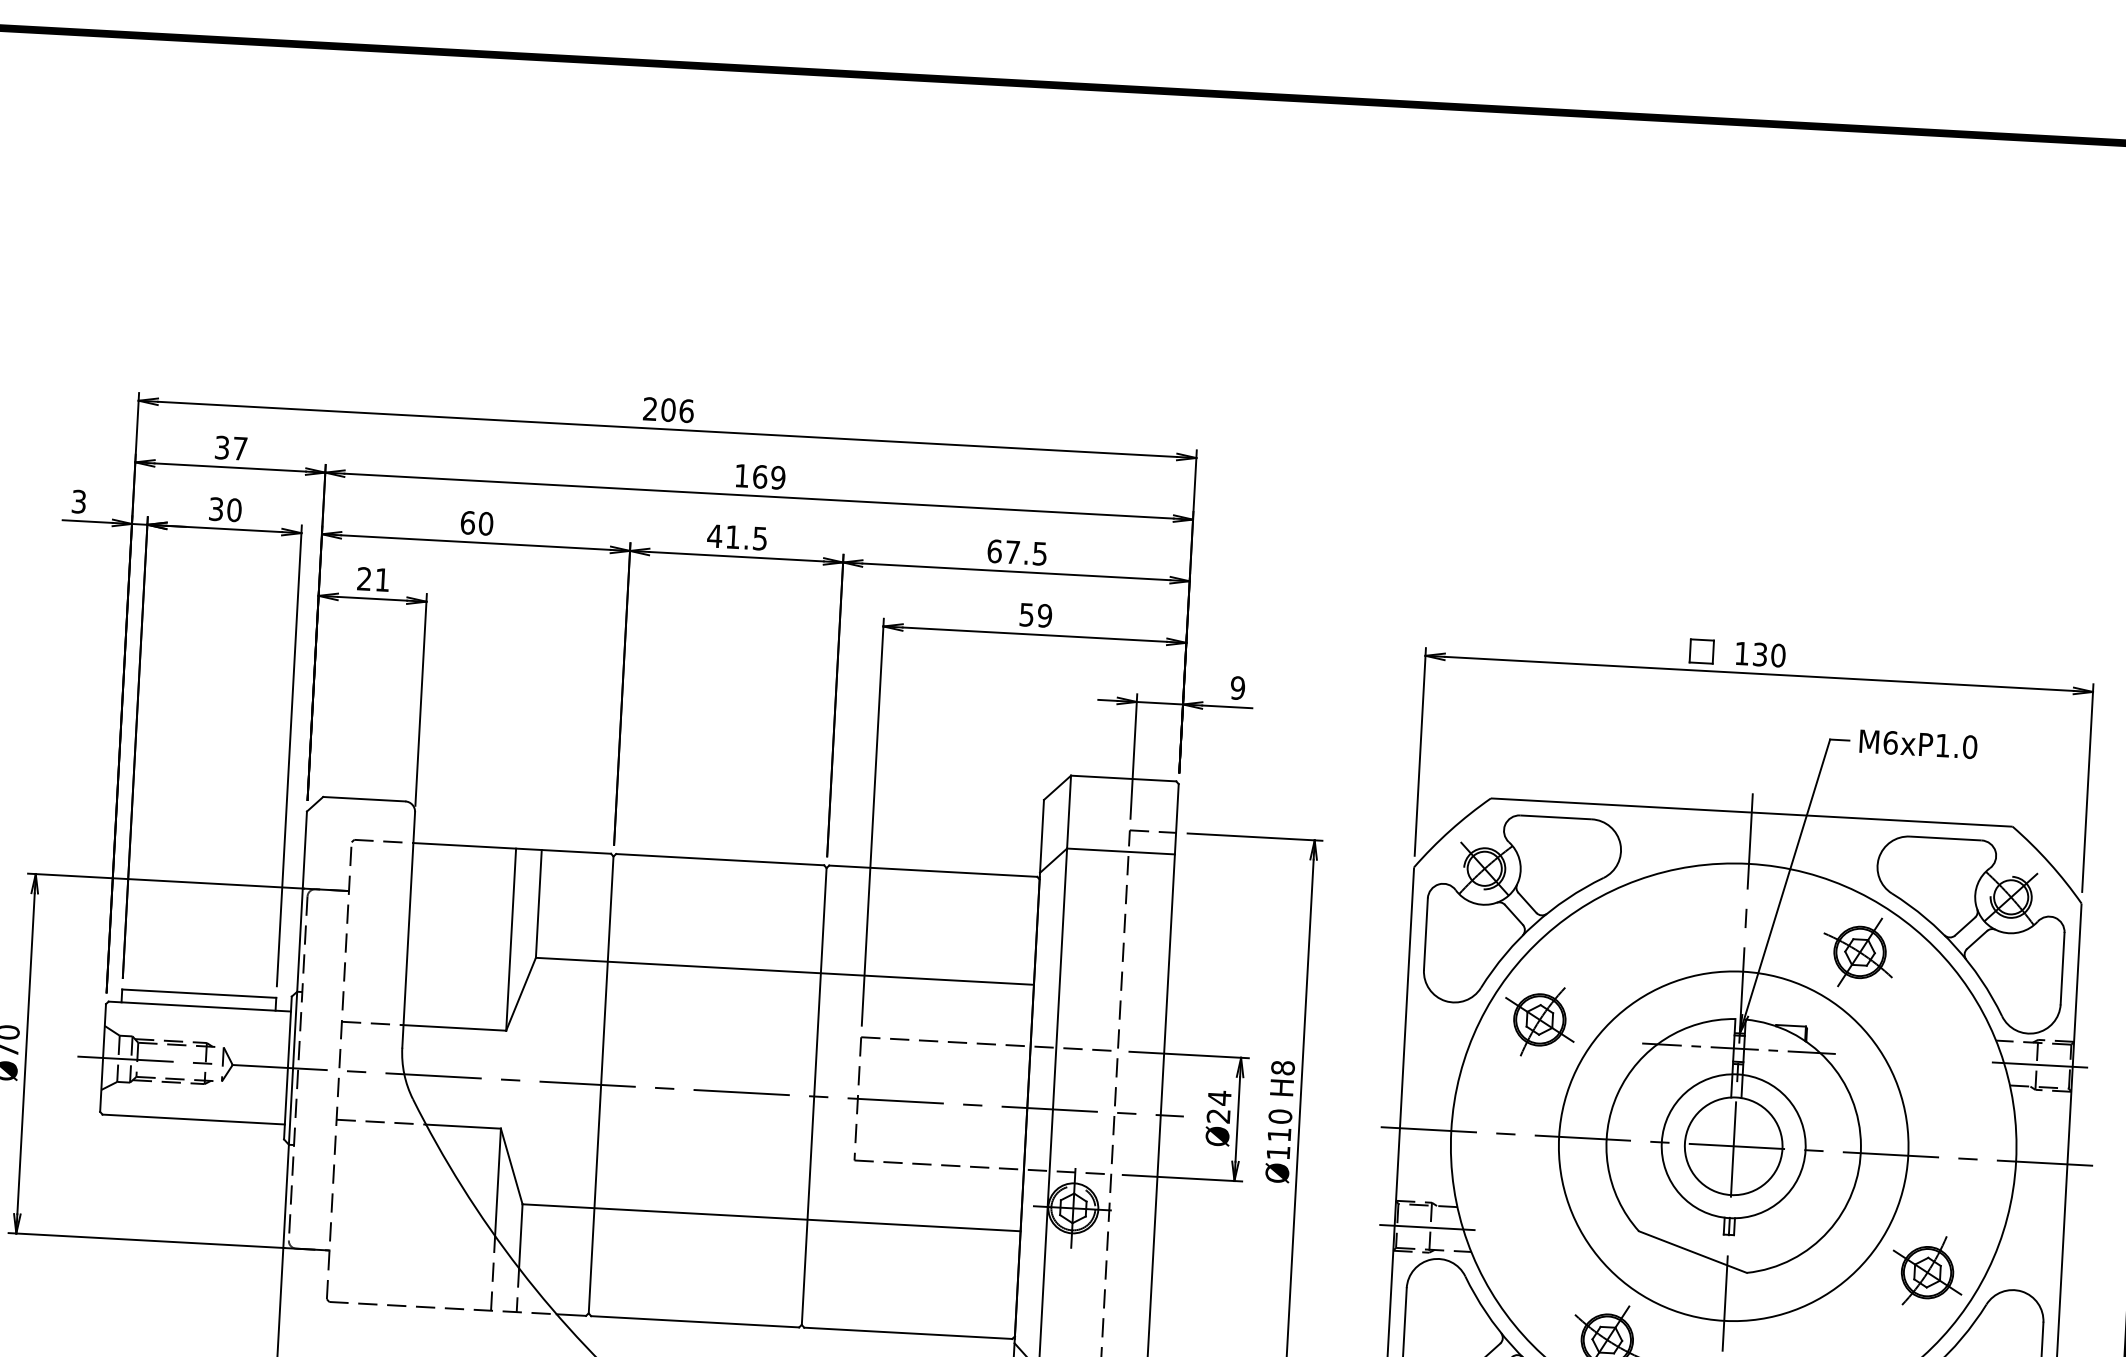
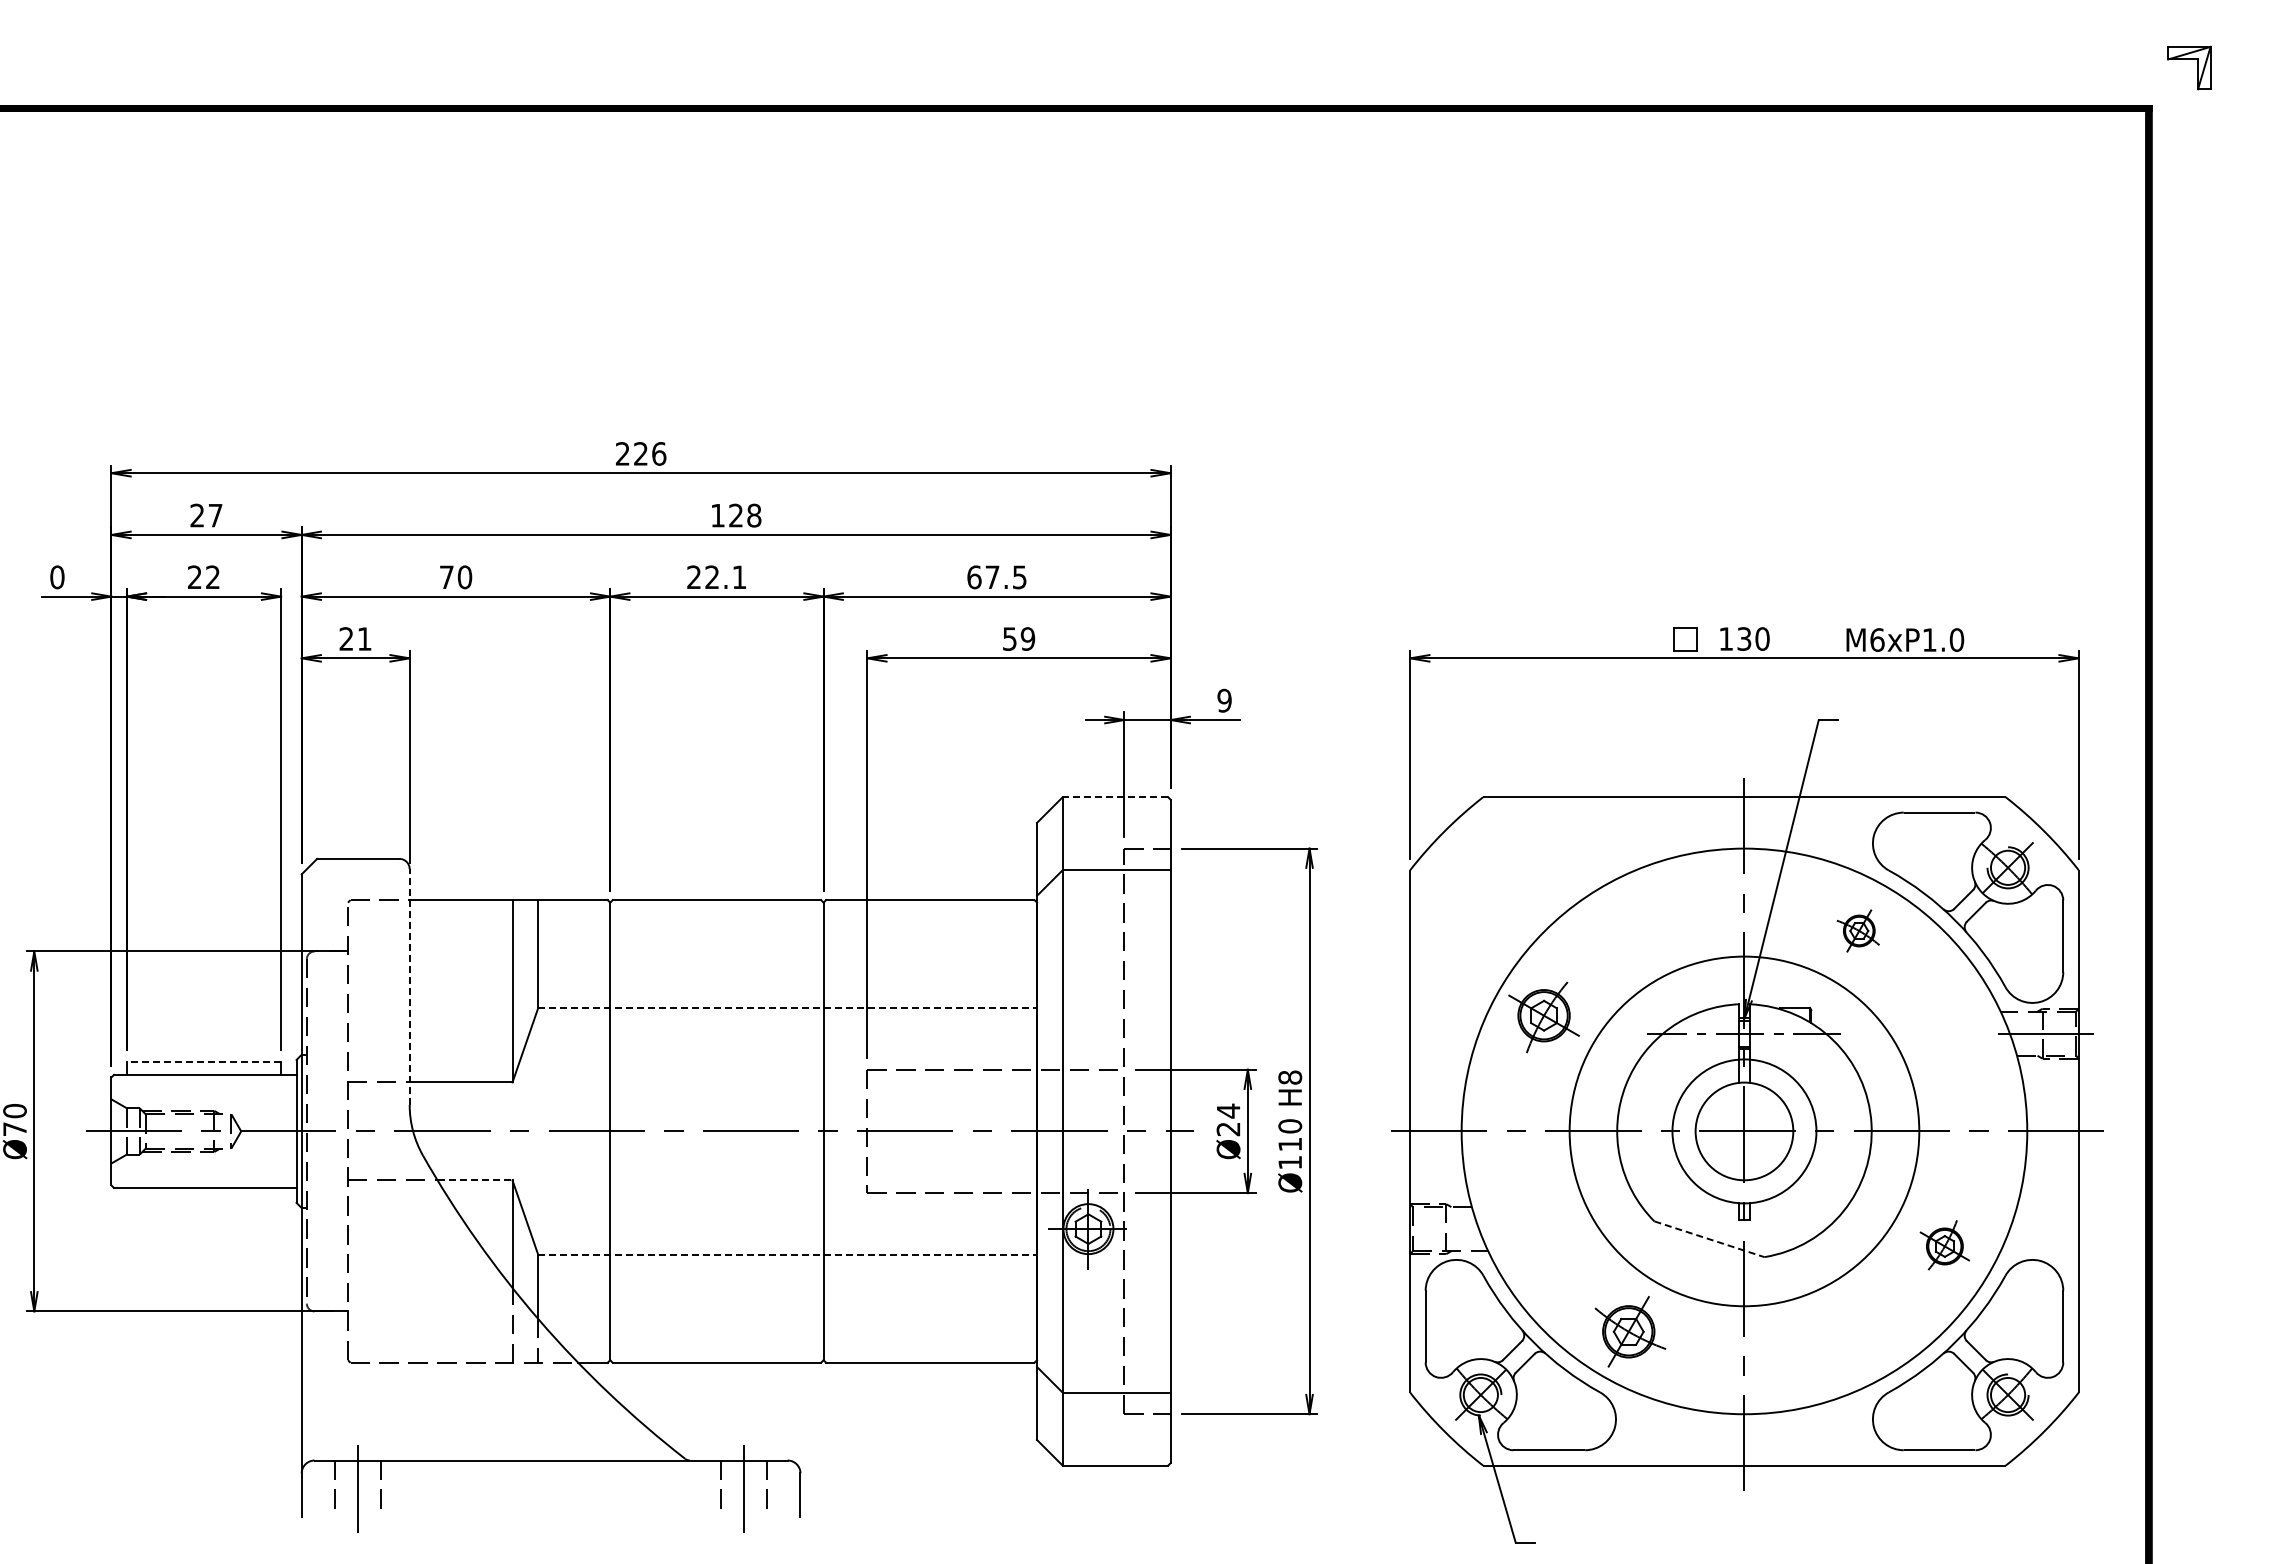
text: (669, 409) -> (641, 453), 206 -> 226
text: (222, 447) -> (197, 515), 37 -> 27
text: (769, 477) -> (745, 515), 169 -> 128
text: (79, 501) -> (57, 577), 3 -> 0
text: (225, 509) -> (204, 577), 30 -> 22
text: (467, 522) -> (446, 577), 60 -> 70
text: (737, 537) -> (716, 577), 41.5 -> 22.1
text: (1918, 743) -> (1905, 639), moved
line: (1123, 778) -> (1115, 797), solid -> dashed
part: (1522, 910) -> (1520, 907), removed
line: (408, 930) -> (409, 987), solid -> dashed
part: (1857, 951) -> (1857, 930), size x0.6
line: (785, 971) -> (788, 1008), solid -> dashed
line: (198, 994) -> (203, 1062), solid -> dashed
line: (463, 1126) -> (475, 1180), solid -> dashed
line: (772, 1217) -> (788, 1254), solid -> dashed
line: (1428, 1227) -> (1444, 1229), removed
line: (1692, 1252) -> (1709, 1239), solid -> dashed
part: (1927, 1270) -> (1944, 1244), size x0.7

